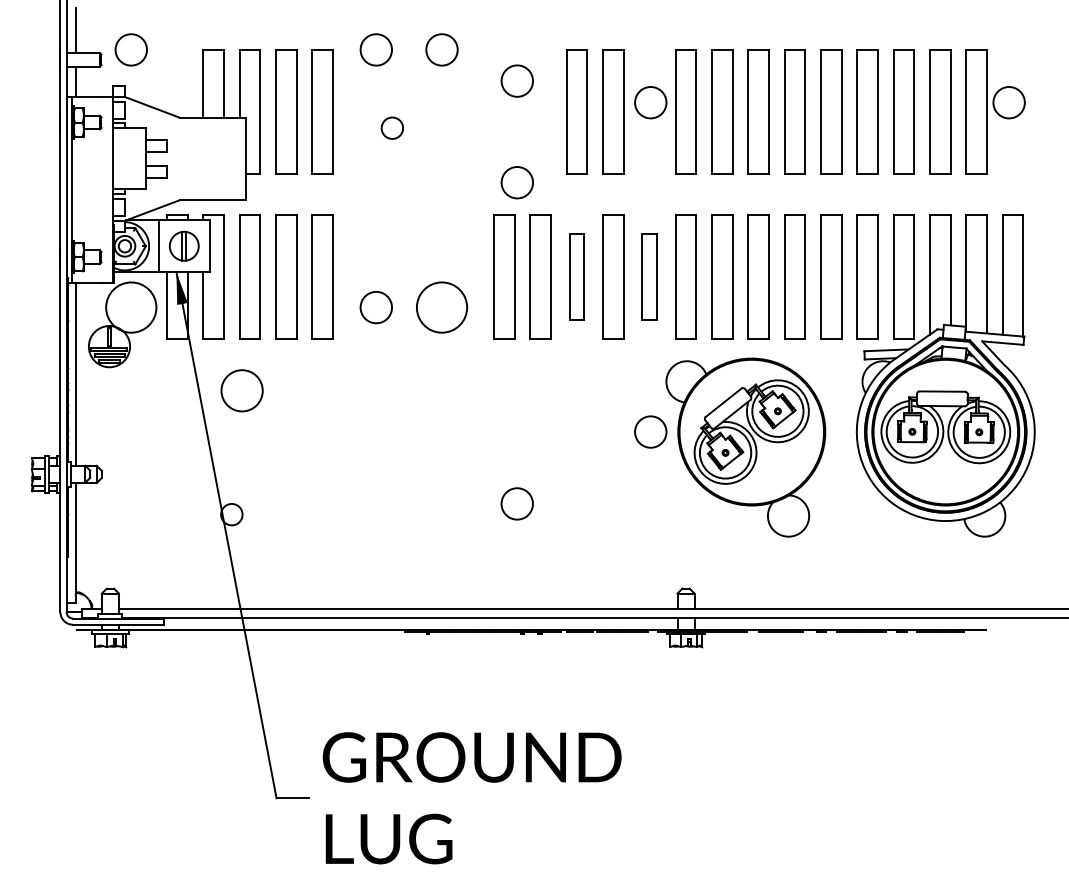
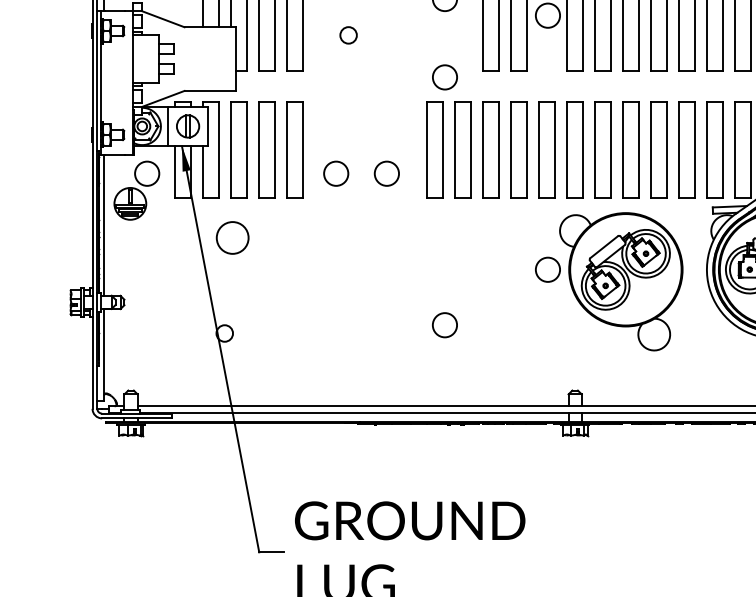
part: (576, 276) -> (490, 149), size x1.43
part: (649, 276) -> (546, 149), size x1.43
circle: (131, 307) -> (147, 173), size x0.62
circle: (441, 307) -> (386, 173), size x0.62

